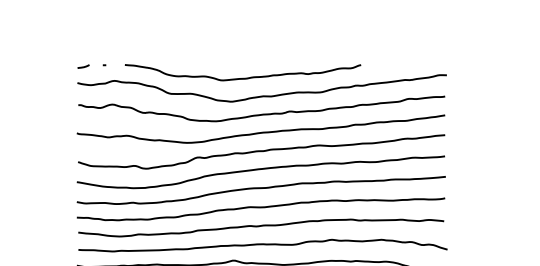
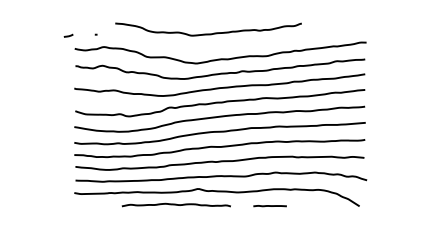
curve: (83, 66) -> (68, 35), moved
curve: (242, 77) -> (208, 33), moved

